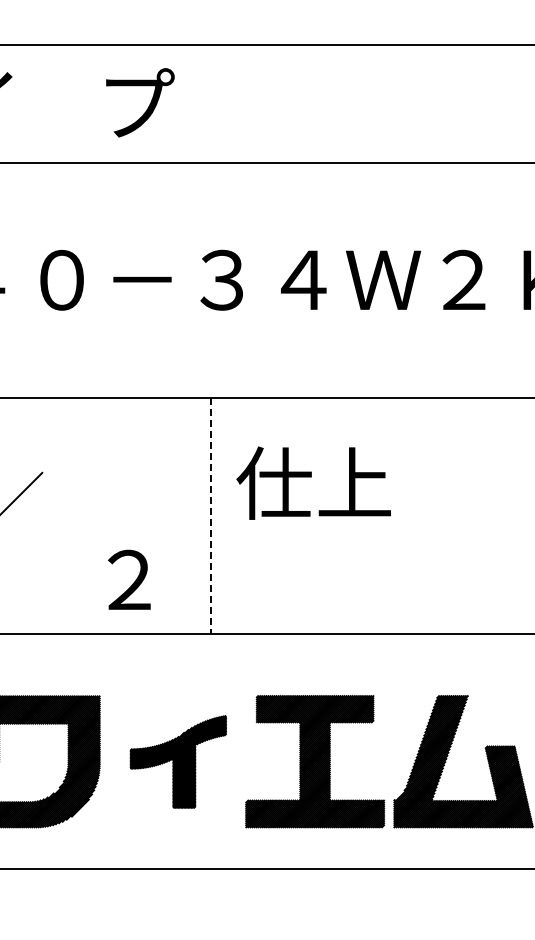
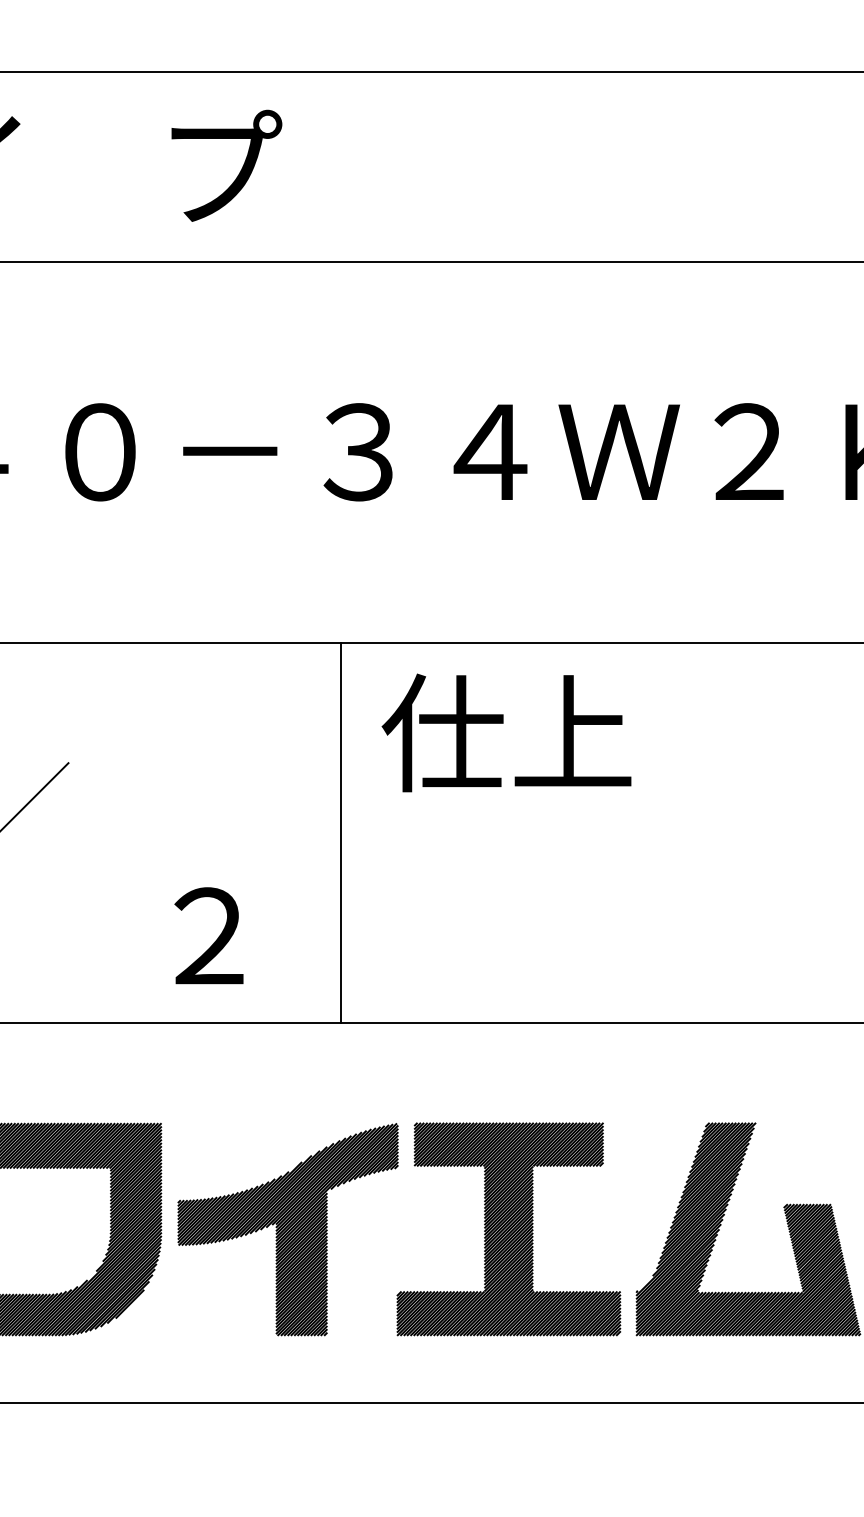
text: (313, 482) -> (506, 731), moved
line: (211, 516) -> (341, 833), dashed -> solid
part: (178, 761) -> (288, 1229), size x1.43

